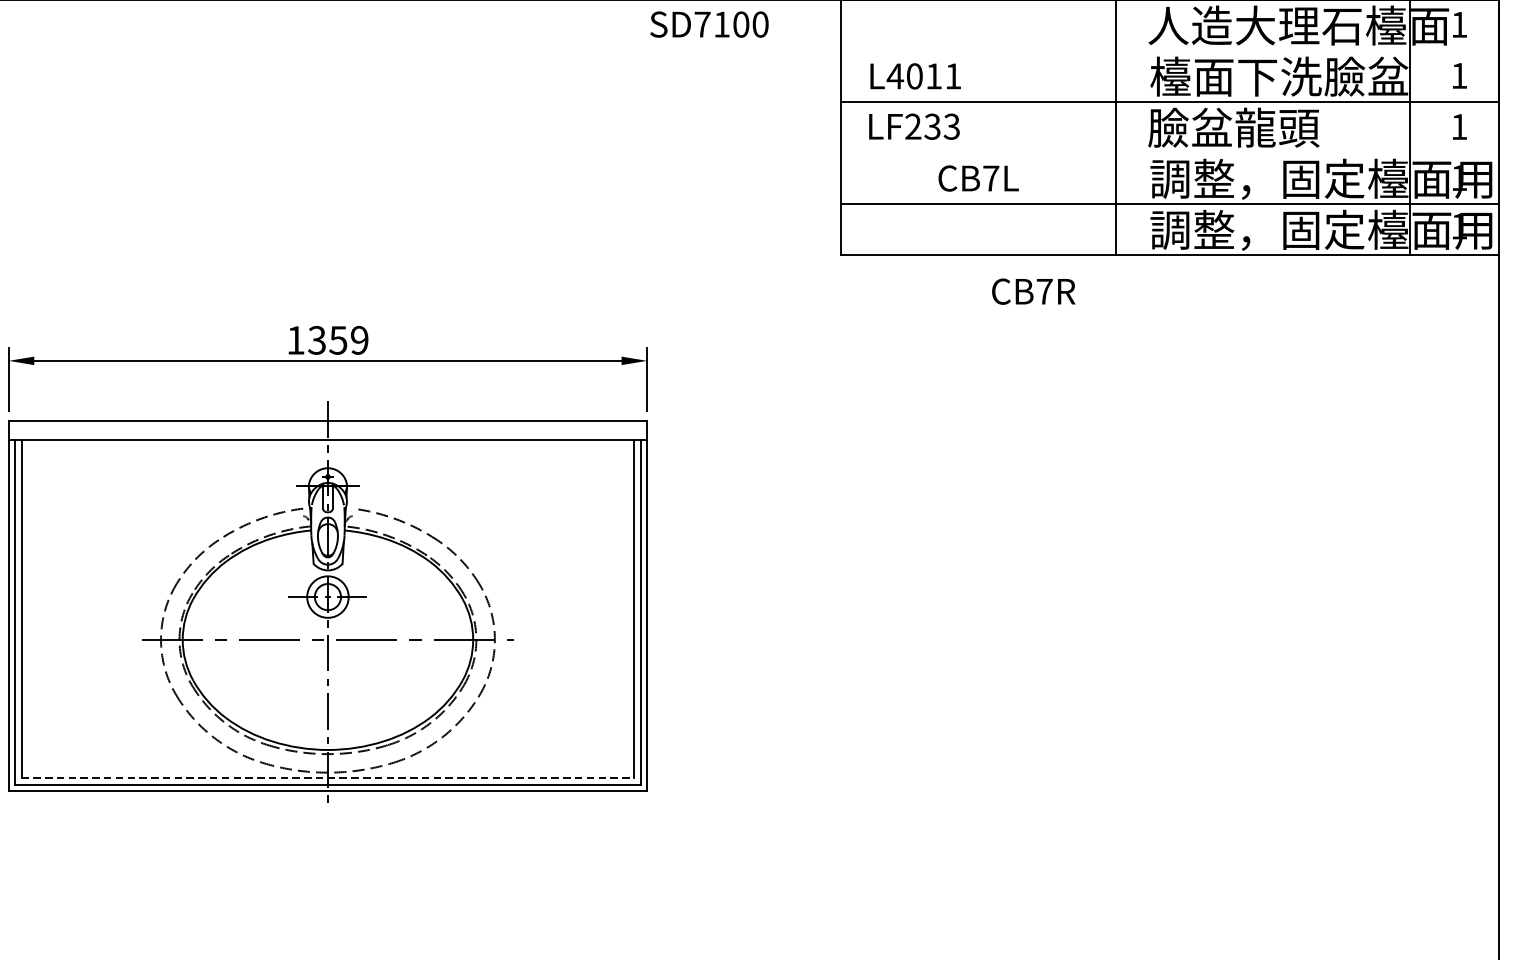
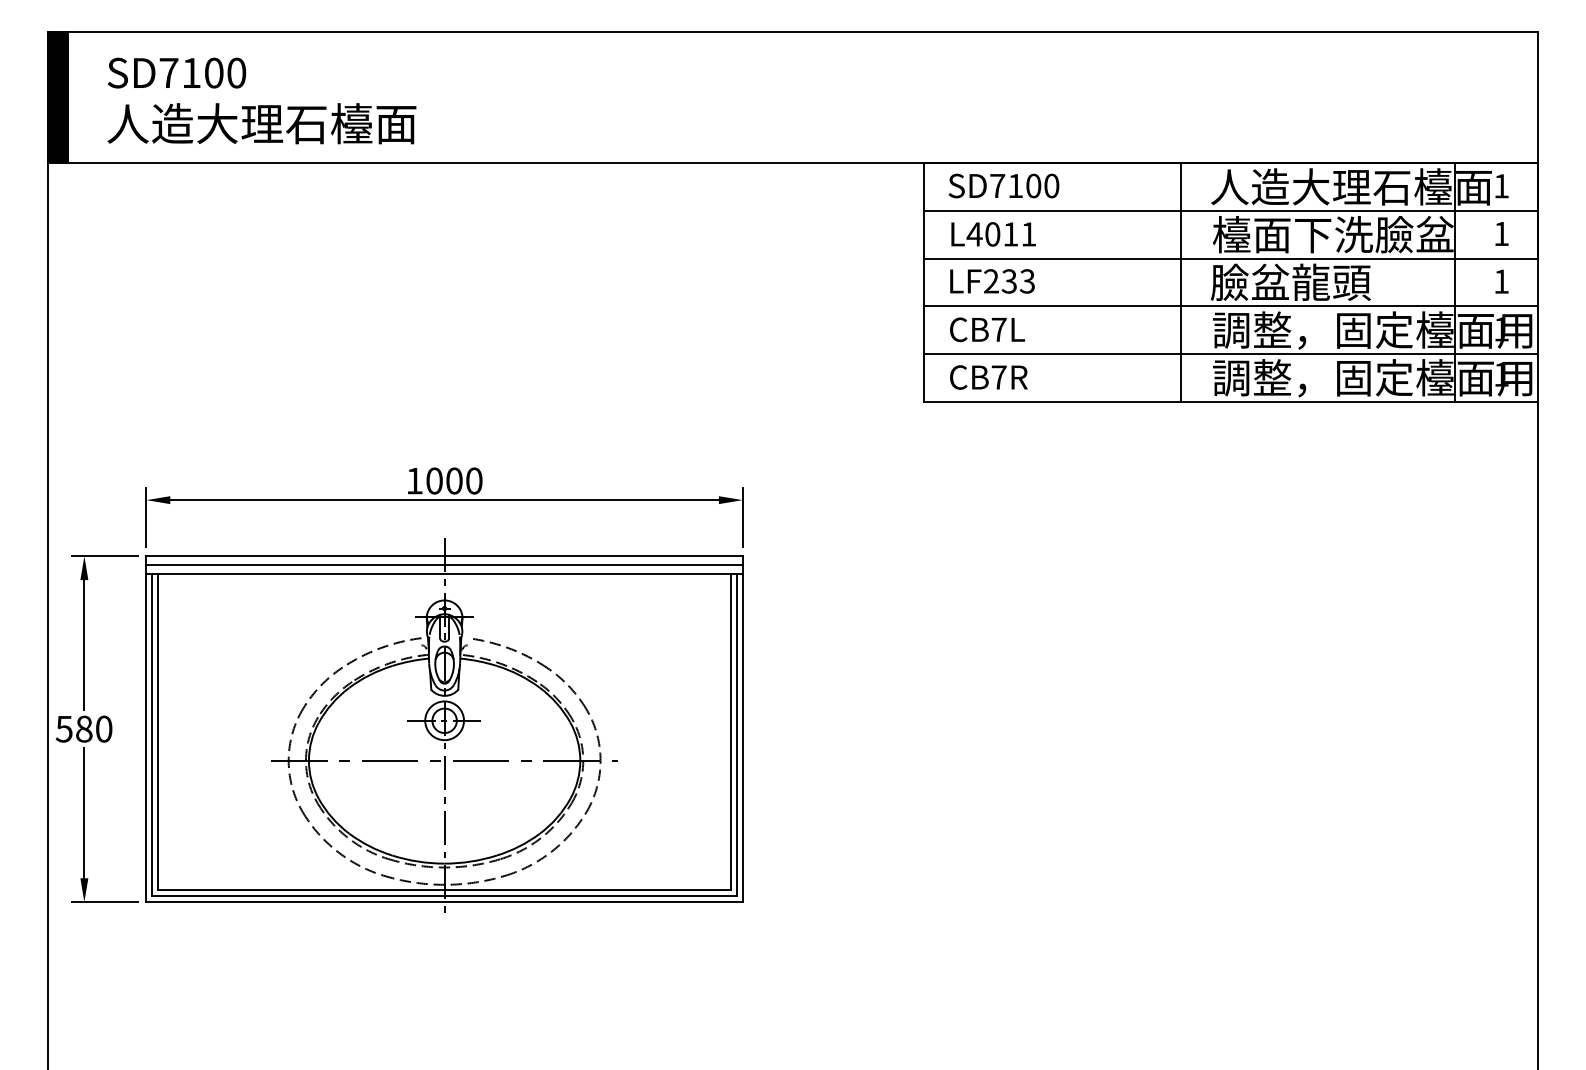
text: (708, 24) -> (1003, 185), moved
line: (1170, 50) -> (1231, 210), added
line: (1170, 153) -> (1231, 306), added
text: (978, 178) -> (987, 329), moved
text: (1033, 291) -> (988, 377), moved
text: (338, 339) -> (454, 480), 1359 -> 1000
line: (327, 429) -> (444, 564), added
line: (328, 778) -> (445, 890), dashed -> solid

